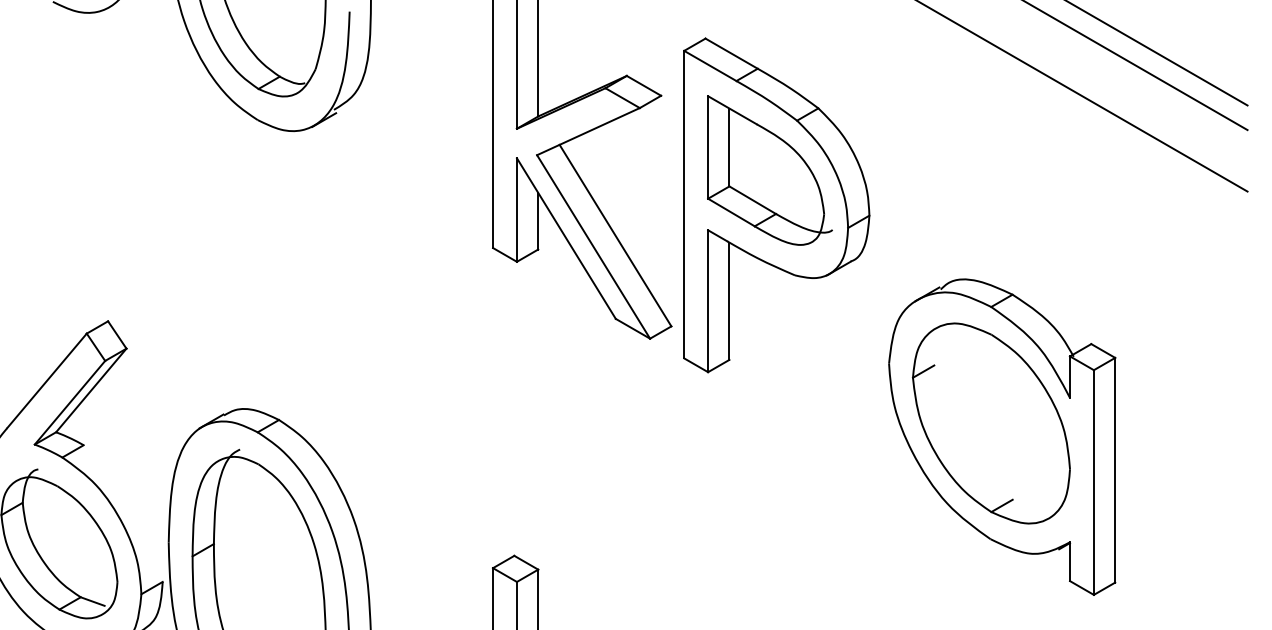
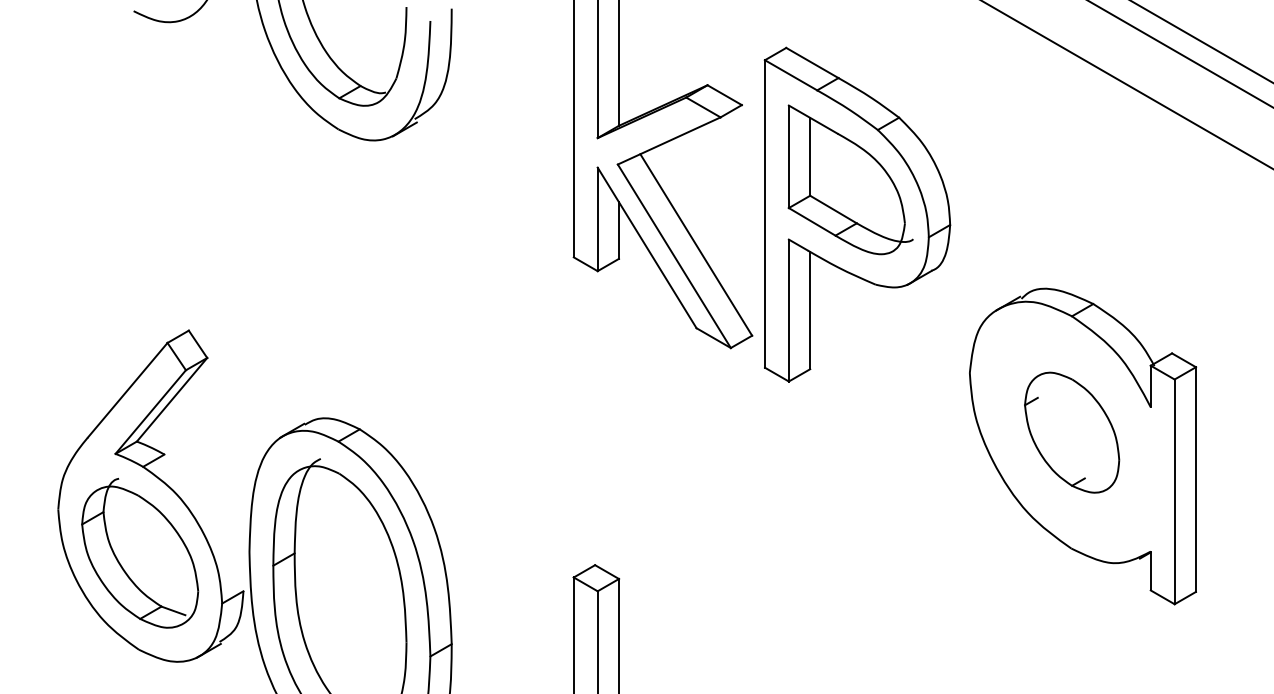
part: (990, 423) -> (1071, 432), size x0.6

